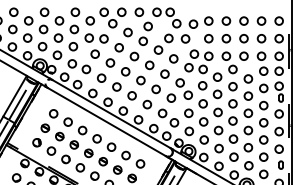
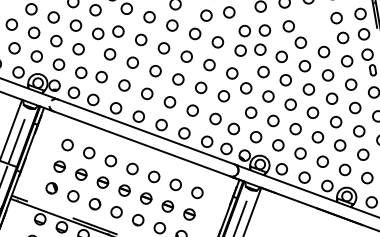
circle: (243, 55) -> (311, 21), removed

